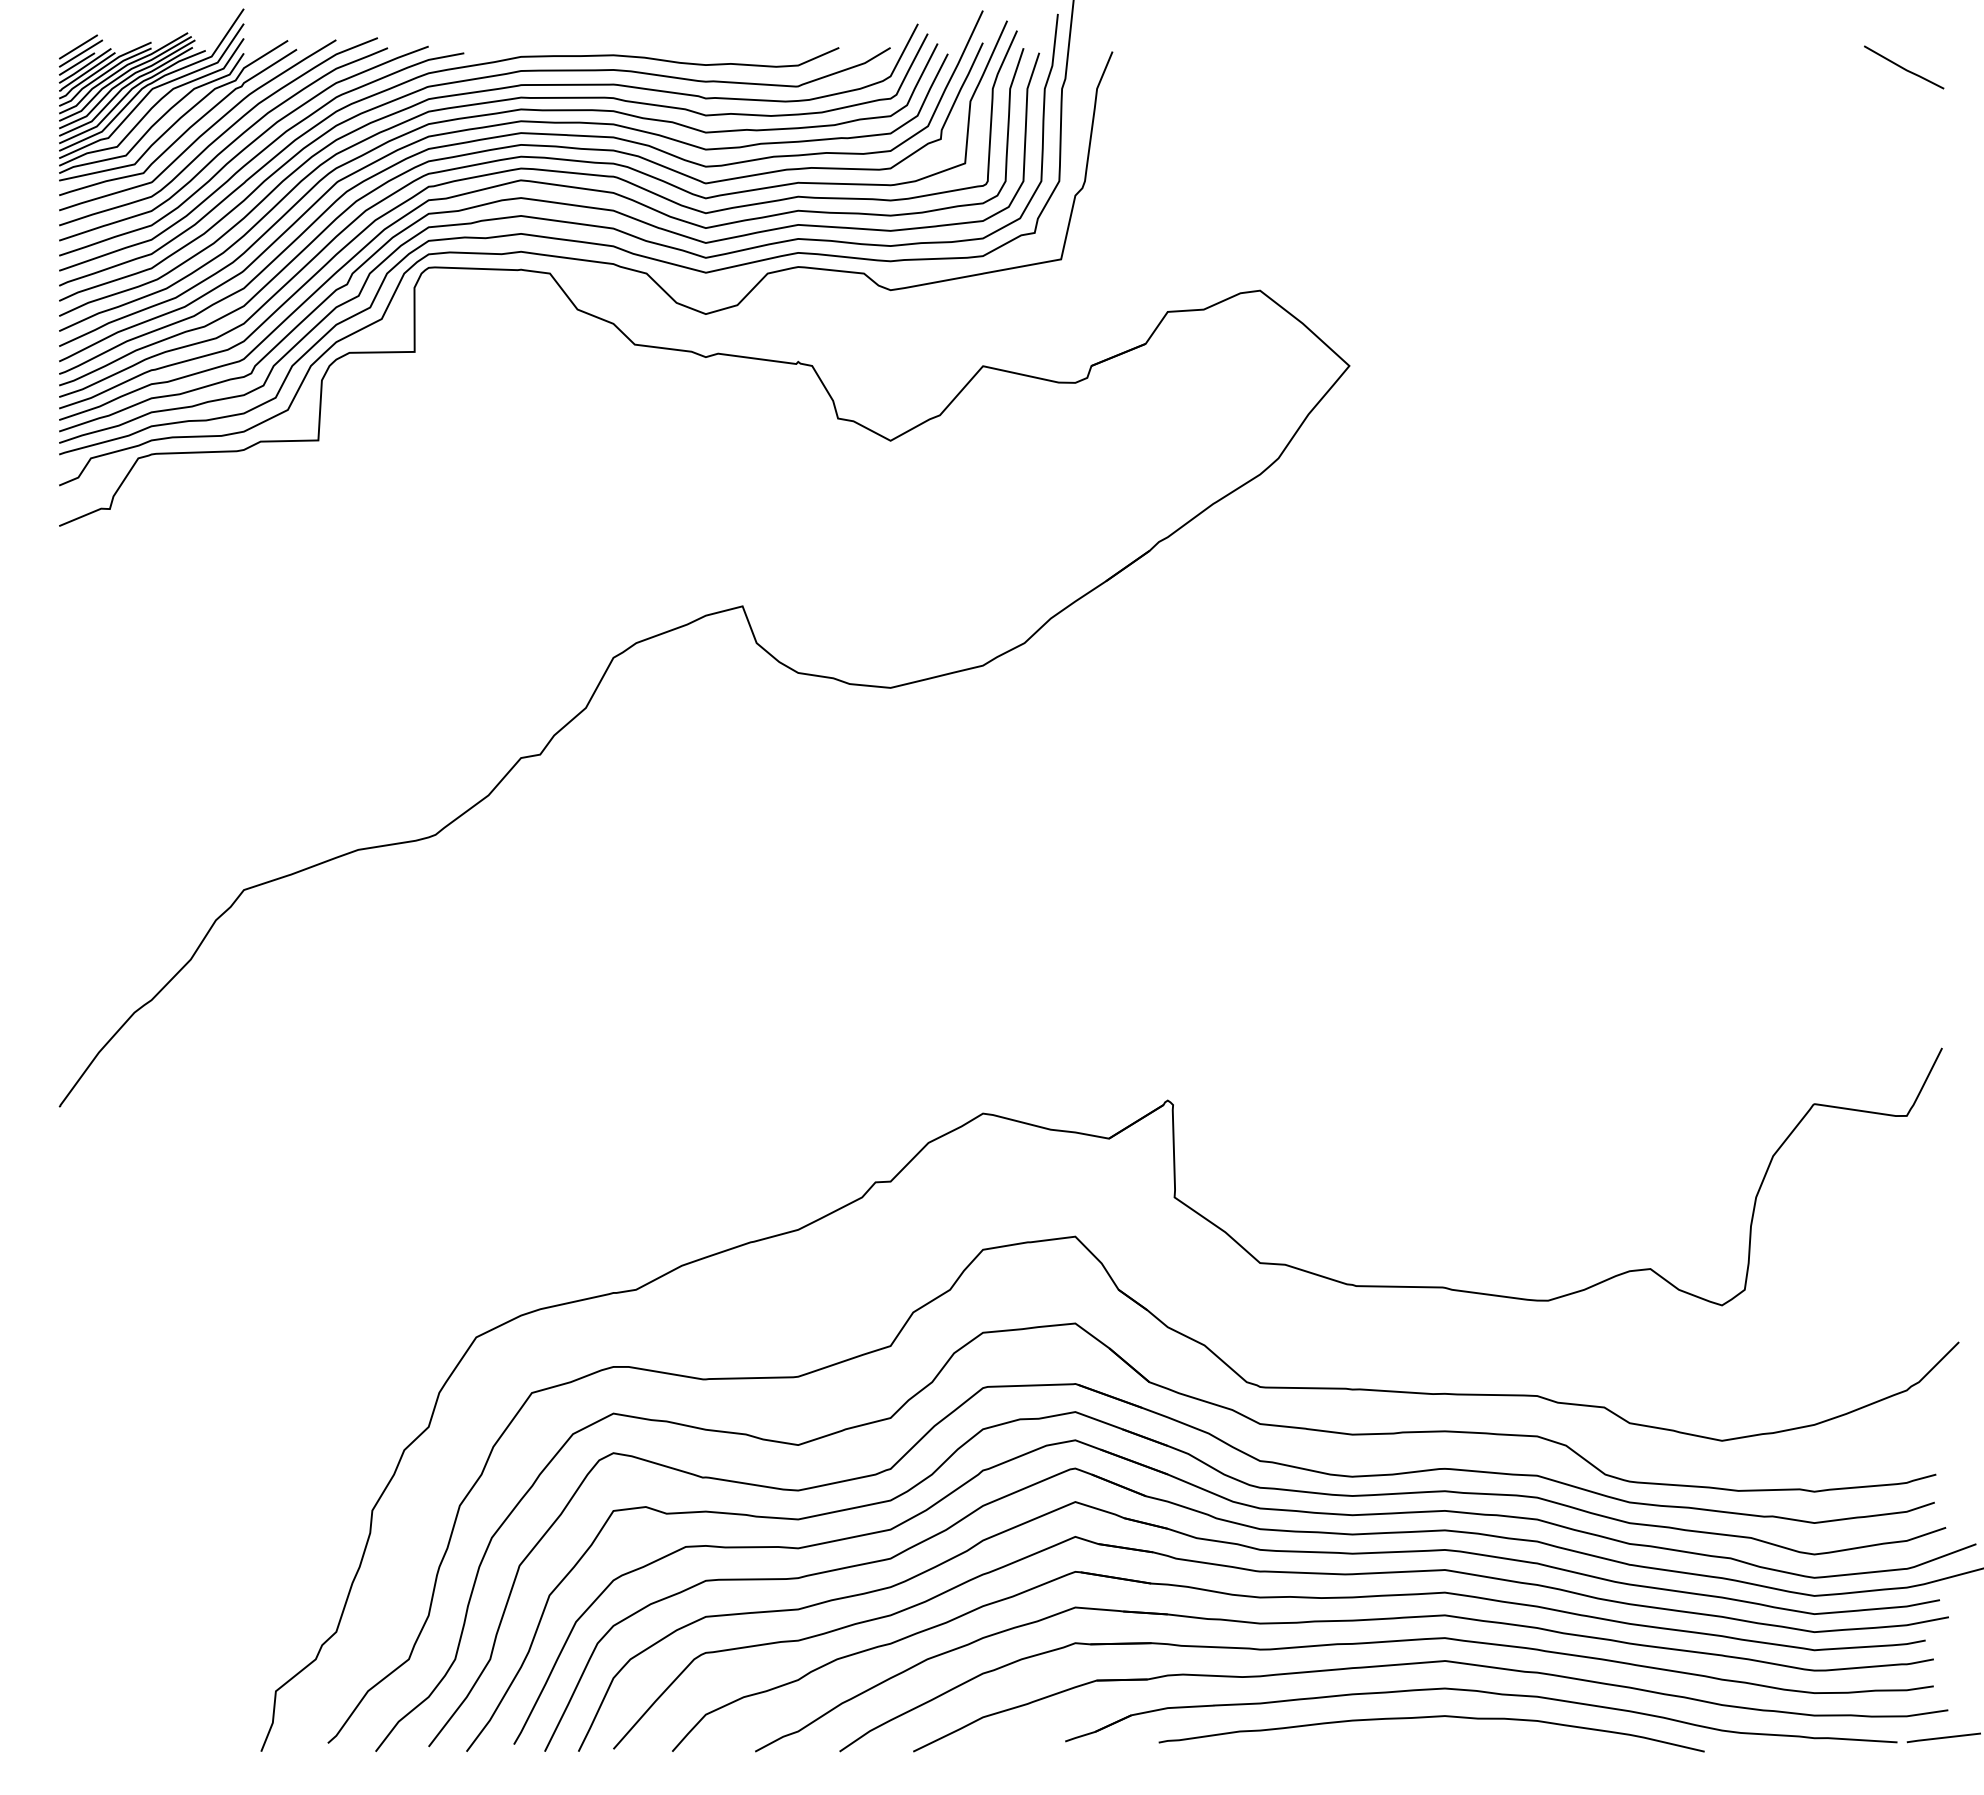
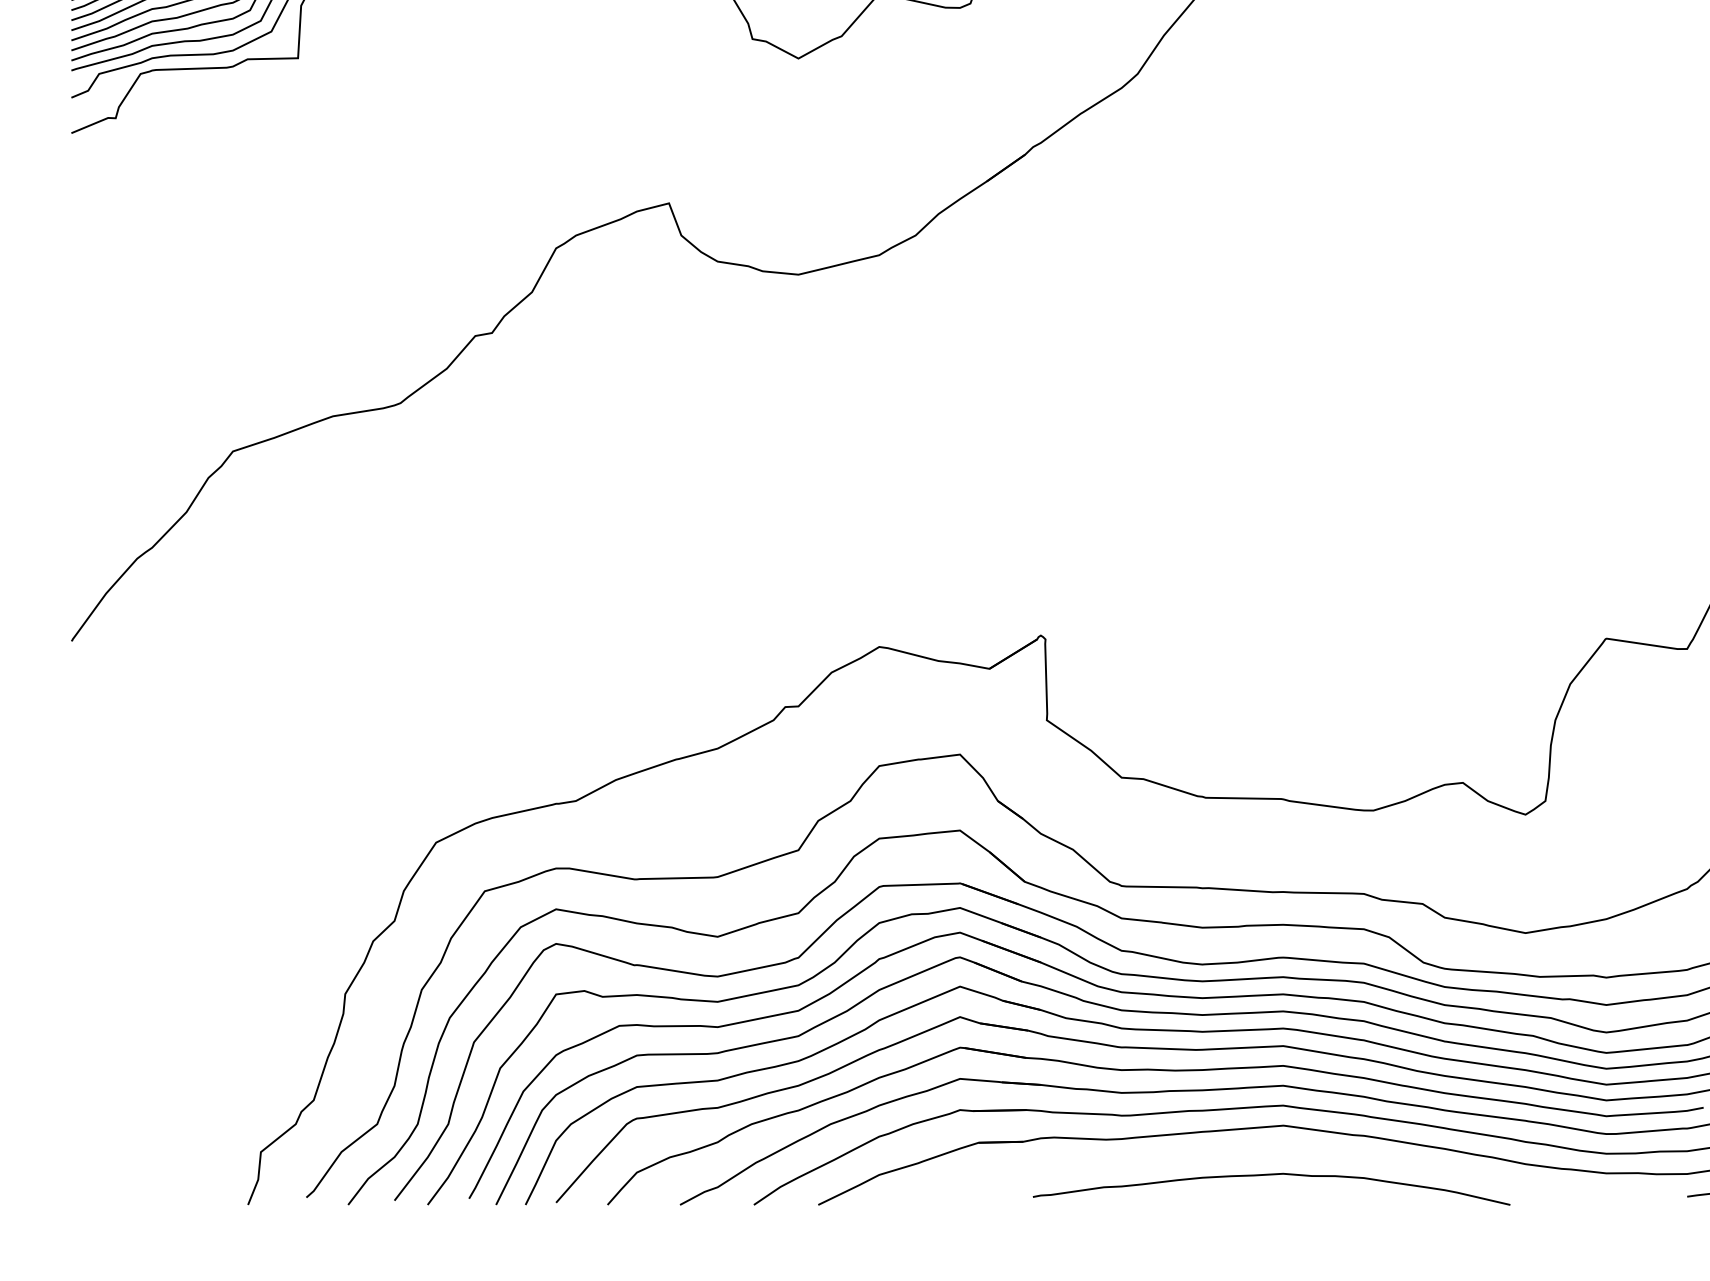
part: (1485, 1693) -> (1318, 1154), removed

